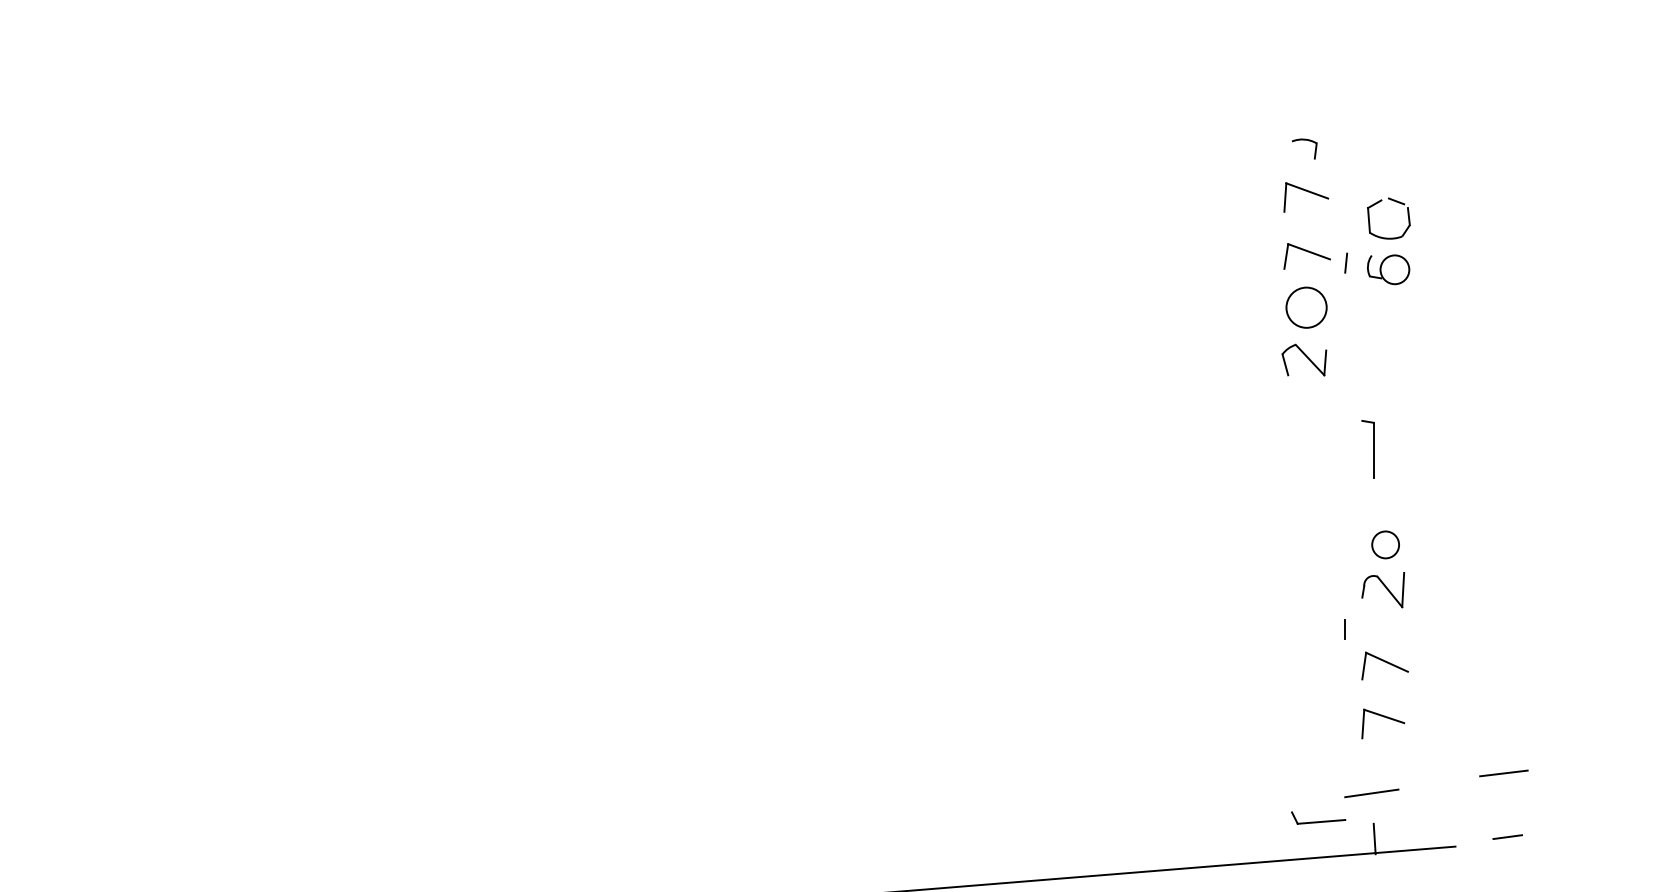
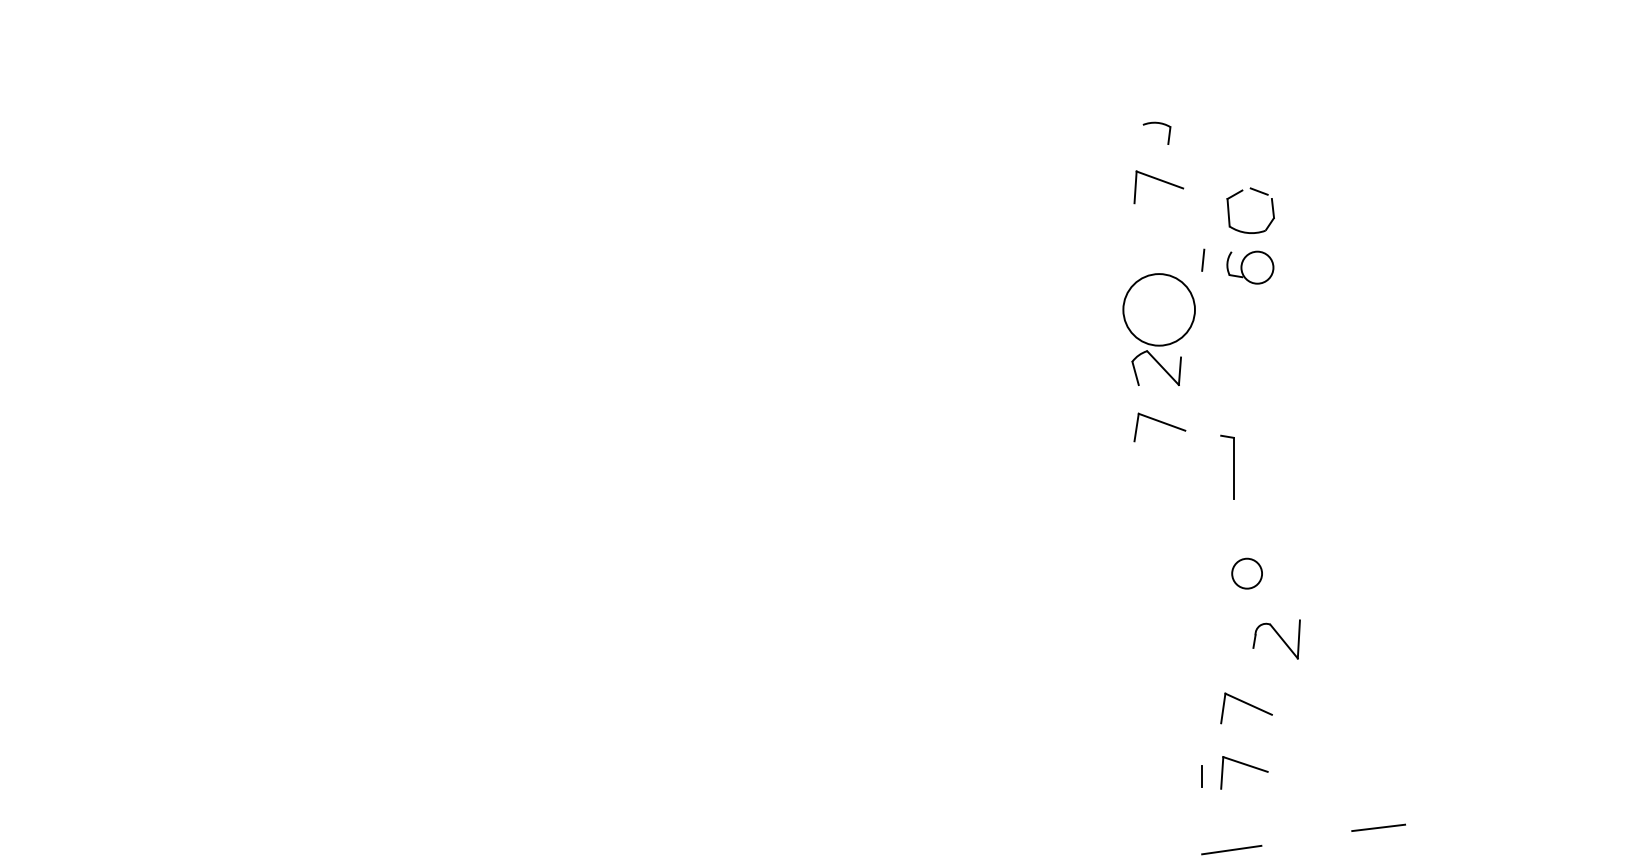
part: (1306, 256) -> (1159, 427), moved
circle: (1306, 307) -> (1159, 309), size x1.6
part: (1383, 590) -> (1276, 639), moved
line: (1344, 629) -> (1201, 775), moved

